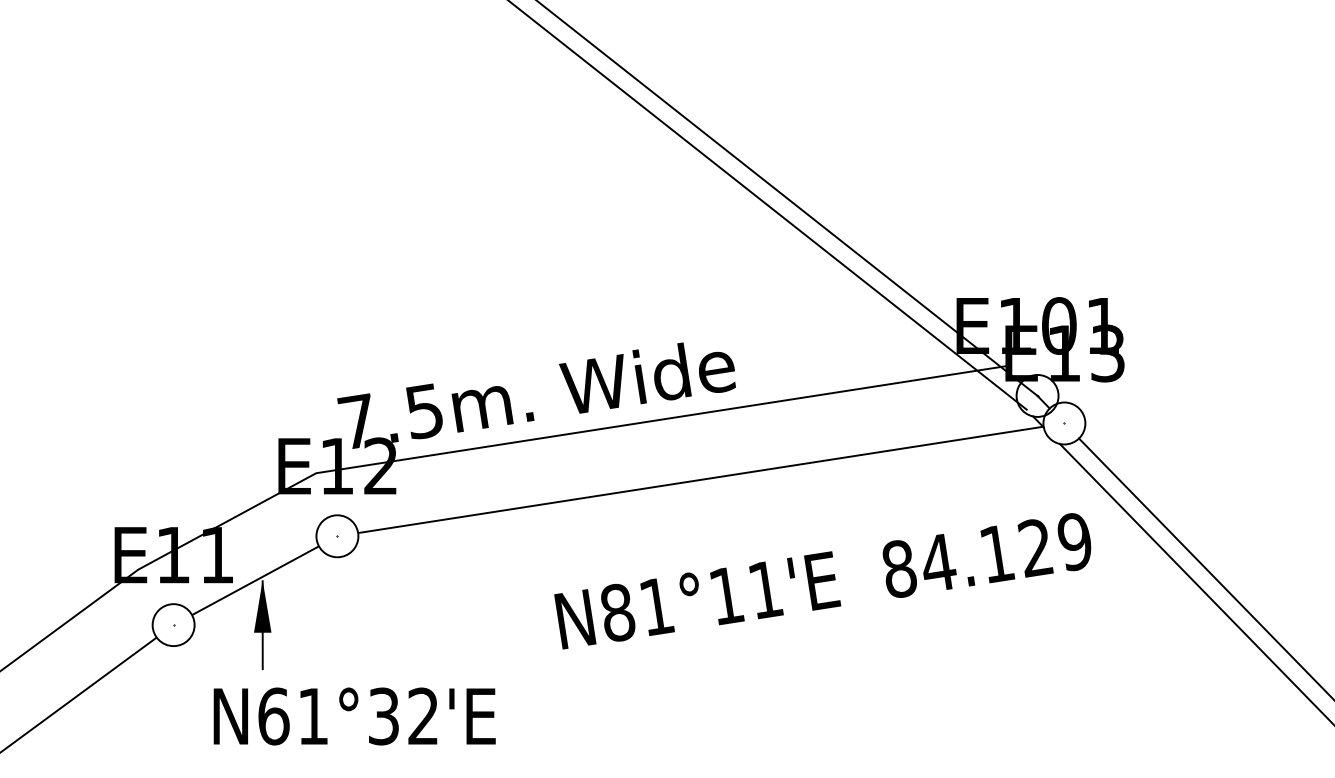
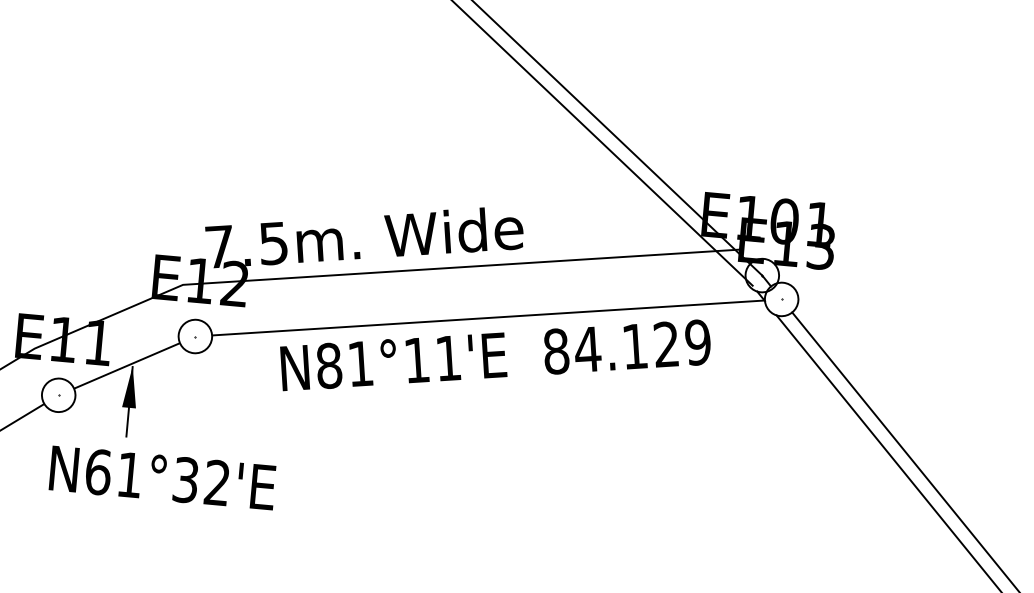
text: (822, 581) -> (494, 355), moved
text: (354, 716) -> (162, 478), moved

